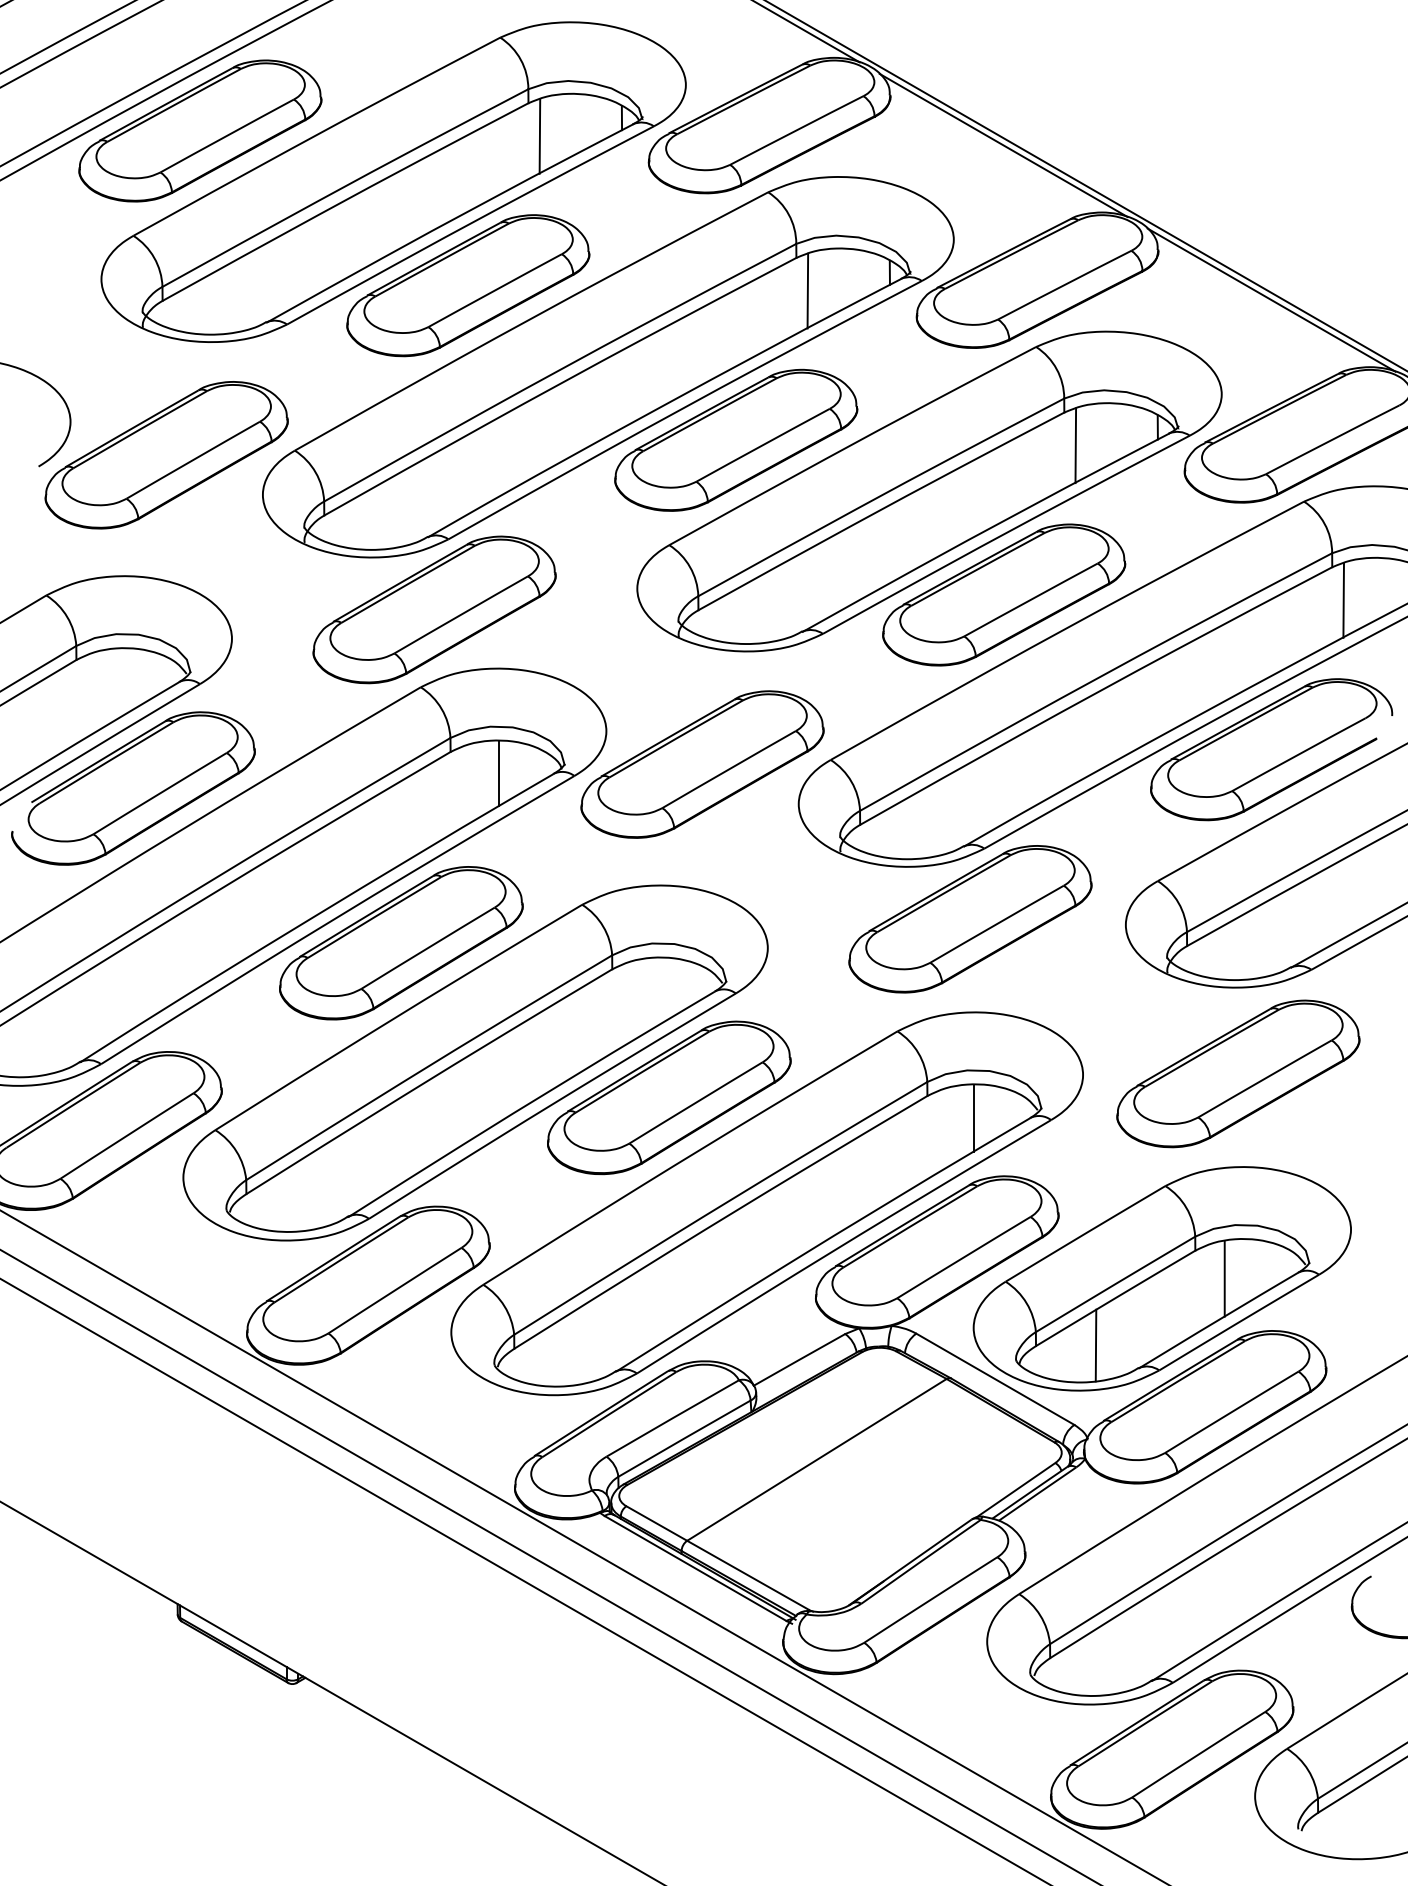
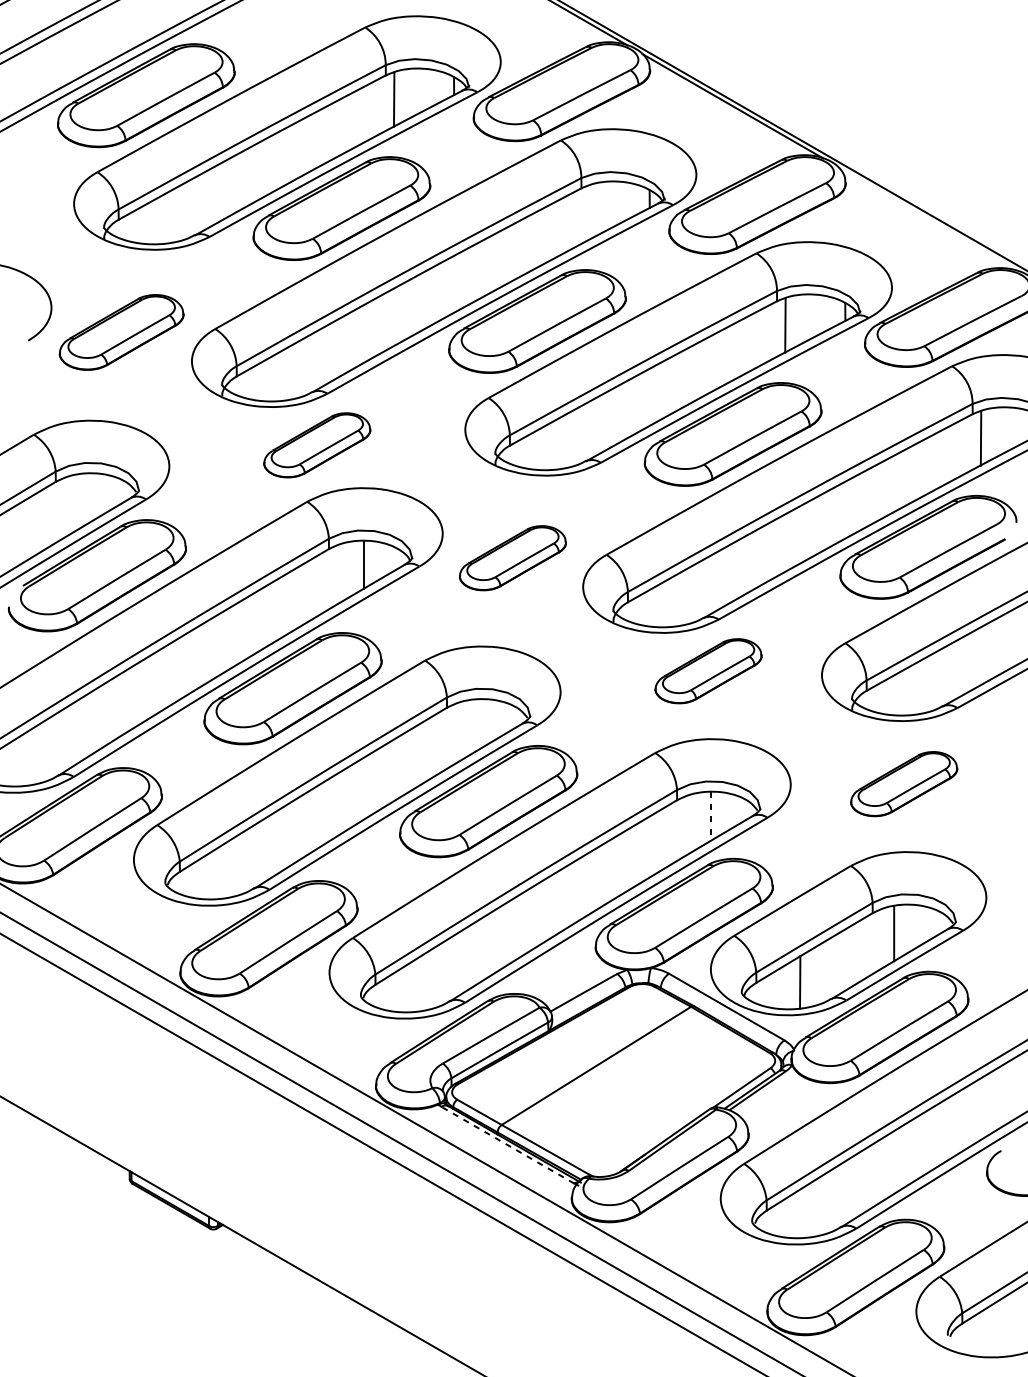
line: (807, 290) -> (589, 212), removed
line: (1271, 299) -> (928, 218), removed
part: (166, 455) -> (121, 332), size x0.7
part: (434, 609) -> (317, 445), size x0.6
part: (702, 764) -> (512, 558), size x0.6
part: (970, 919) -> (708, 671), size x0.6
part: (1238, 1073) -> (904, 783), size x0.6
line: (973, 1118) -> (710, 816), solid -> dashed
line: (695, 1568) -> (507, 1145), solid -> dashed

